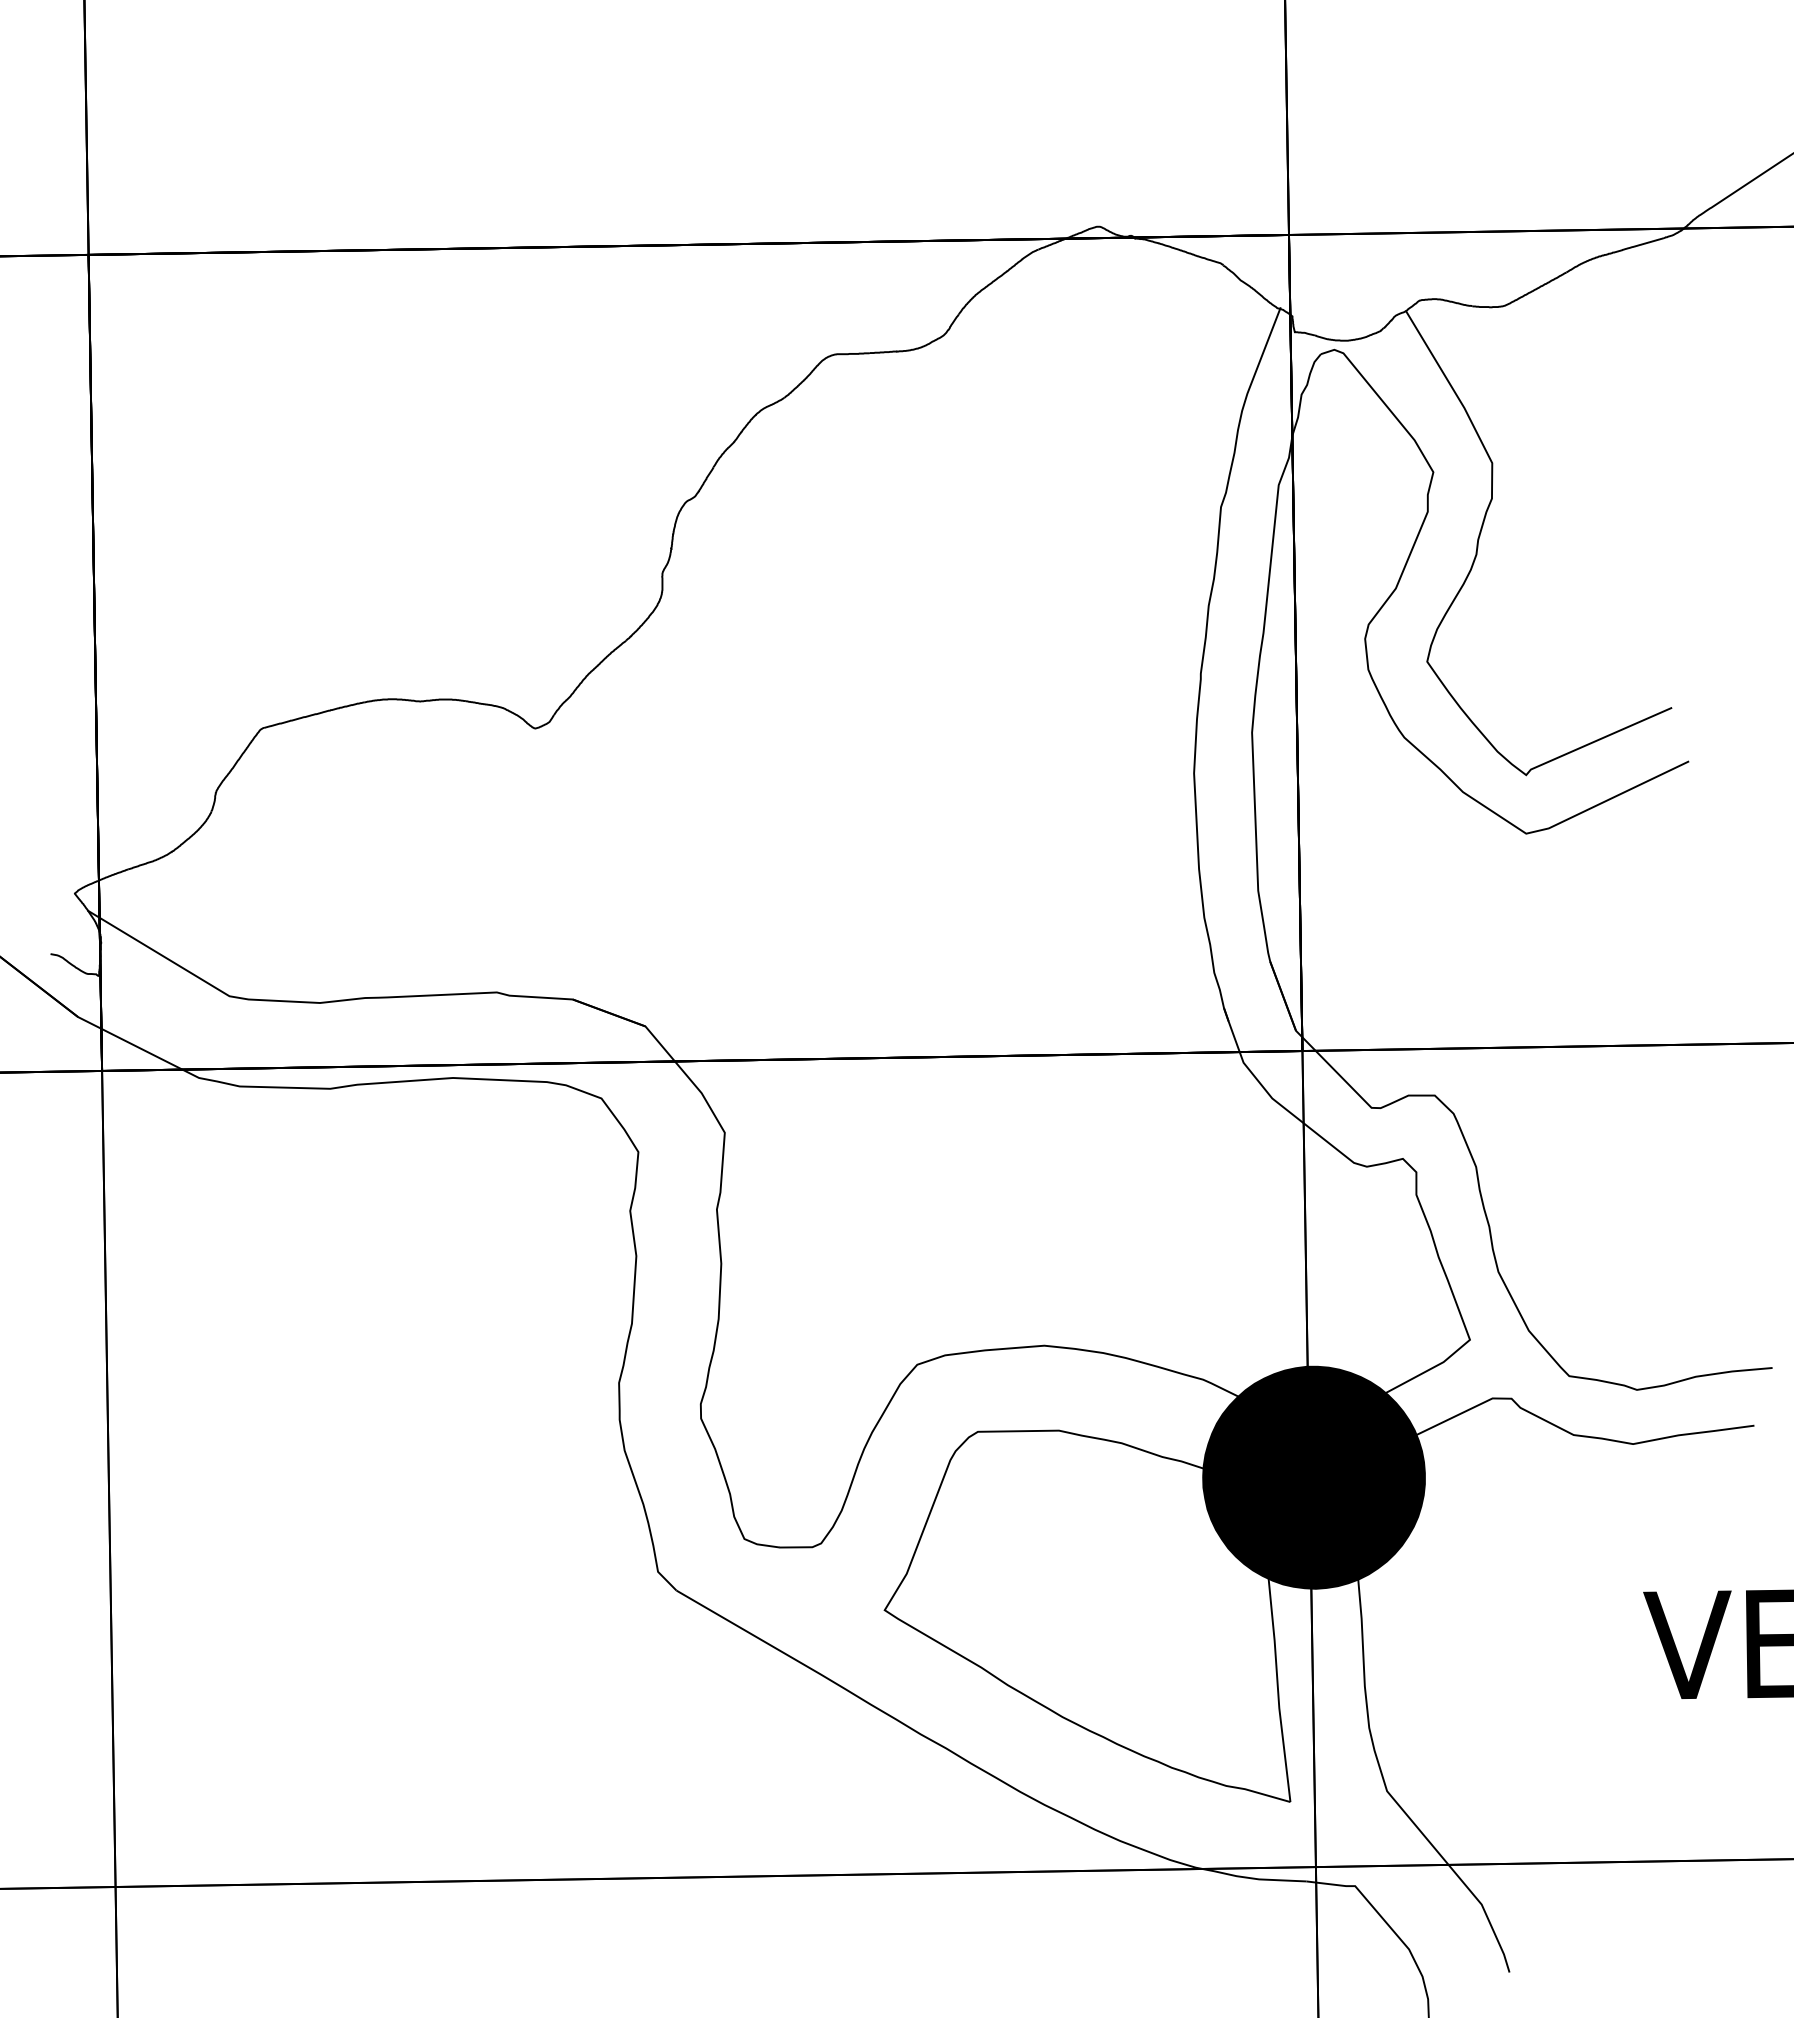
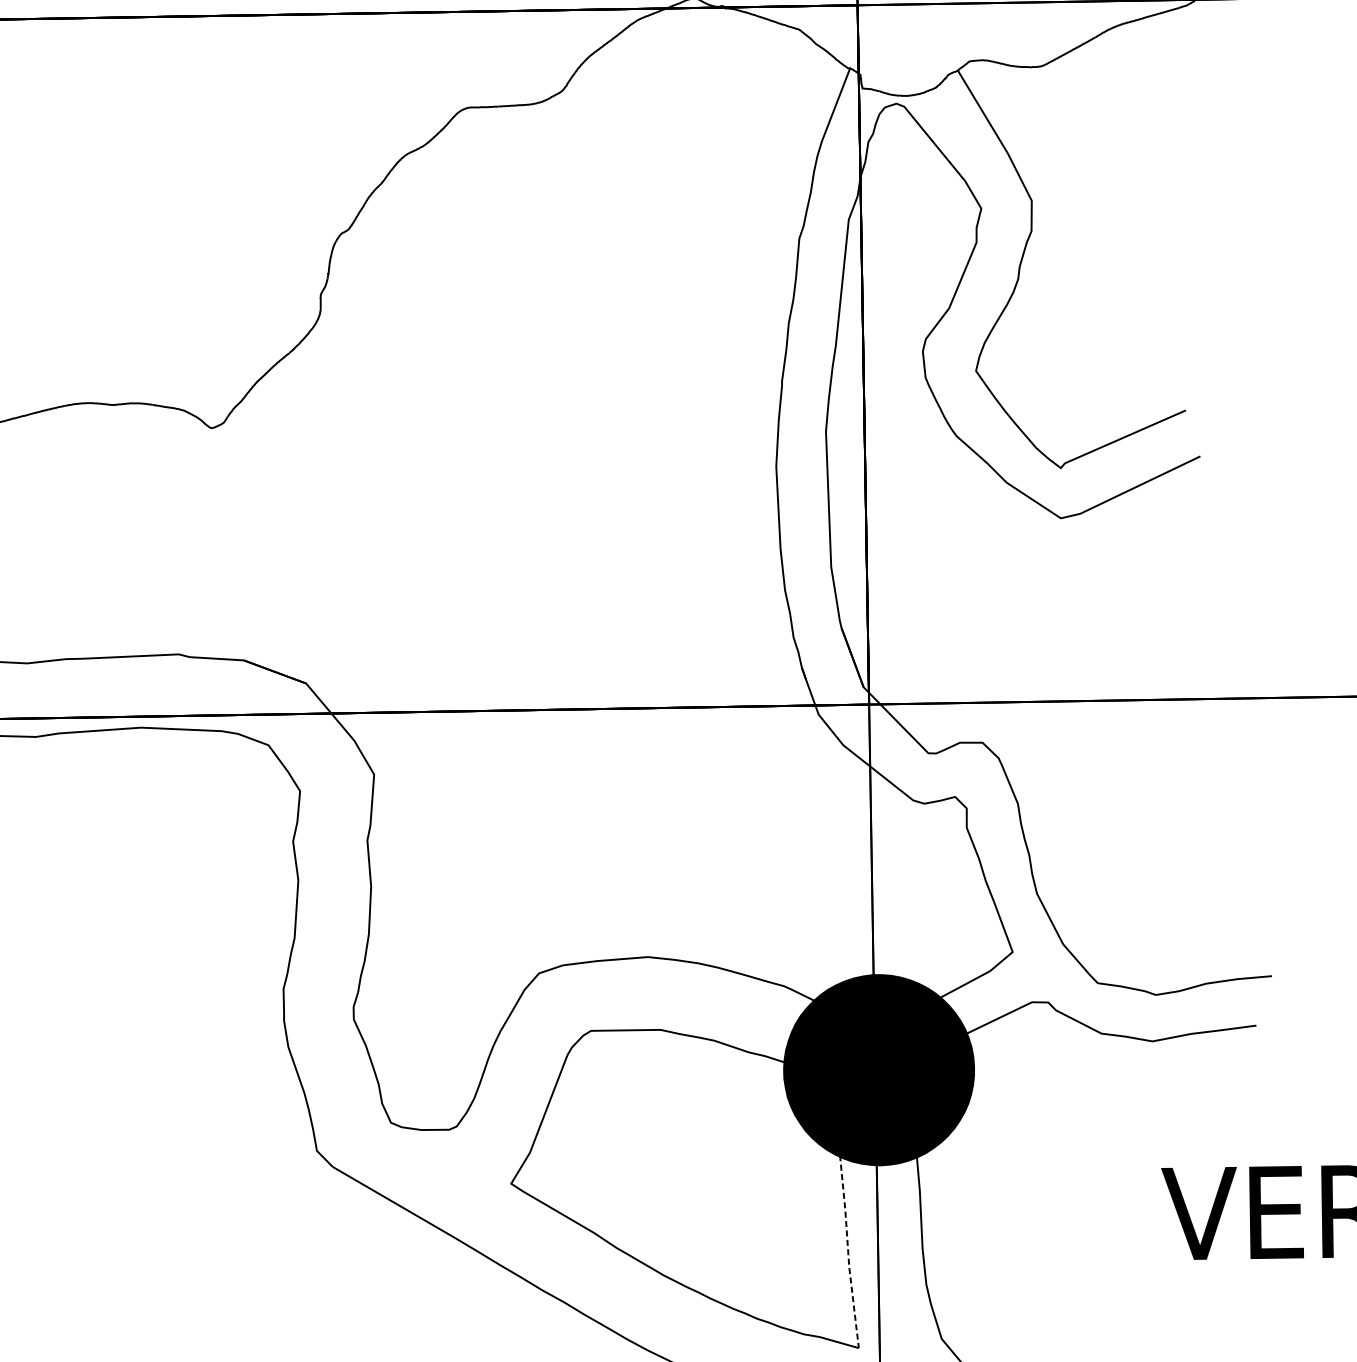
line: (1278, 1690) -> (848, 1252), solid -> dashed

